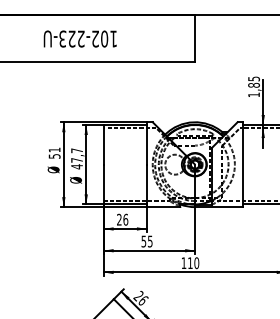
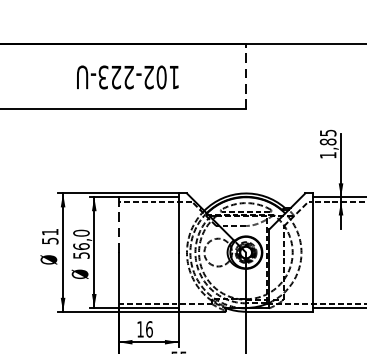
text: (79, 38) -> (126, 76), moved
line: (195, 38) -> (246, 76), solid -> dashed
line: (103, 144) -> (118, 224), solid -> dashed
text: (76, 158) -> (80, 243), 47,7 -> 56,0
text: (119, 219) -> (140, 329), 26 -> 16

